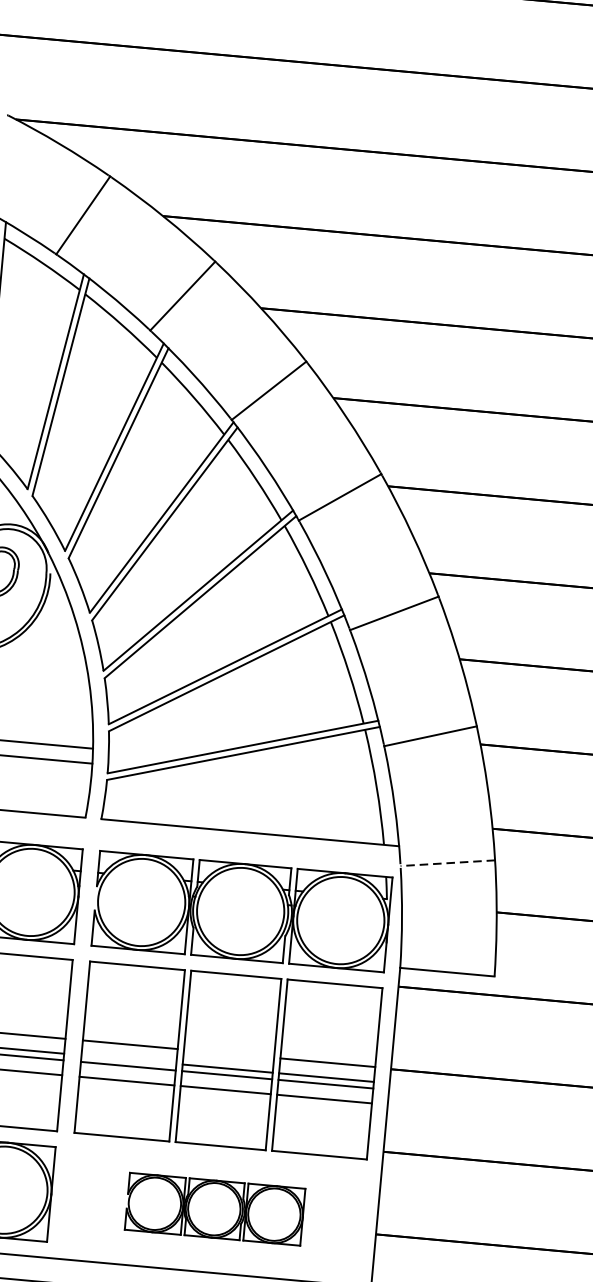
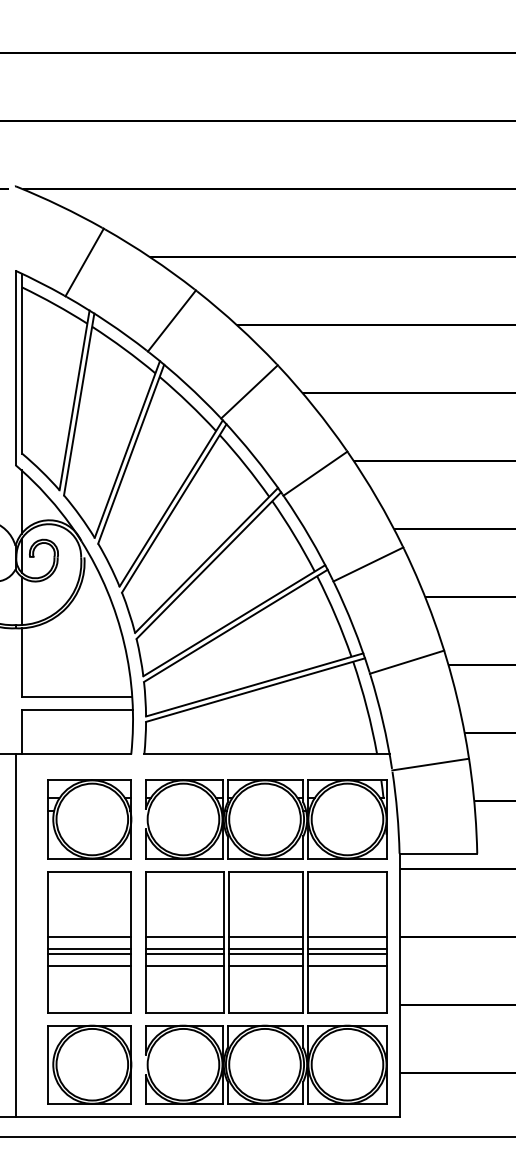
line: (447, 863) -> (430, 764), dashed -> solid
line: (229, 1053) -> (266, 936), added
line: (128, 1059) -> (184, 948), added
part: (215, 1209) -> (266, 1064), size x1.67

